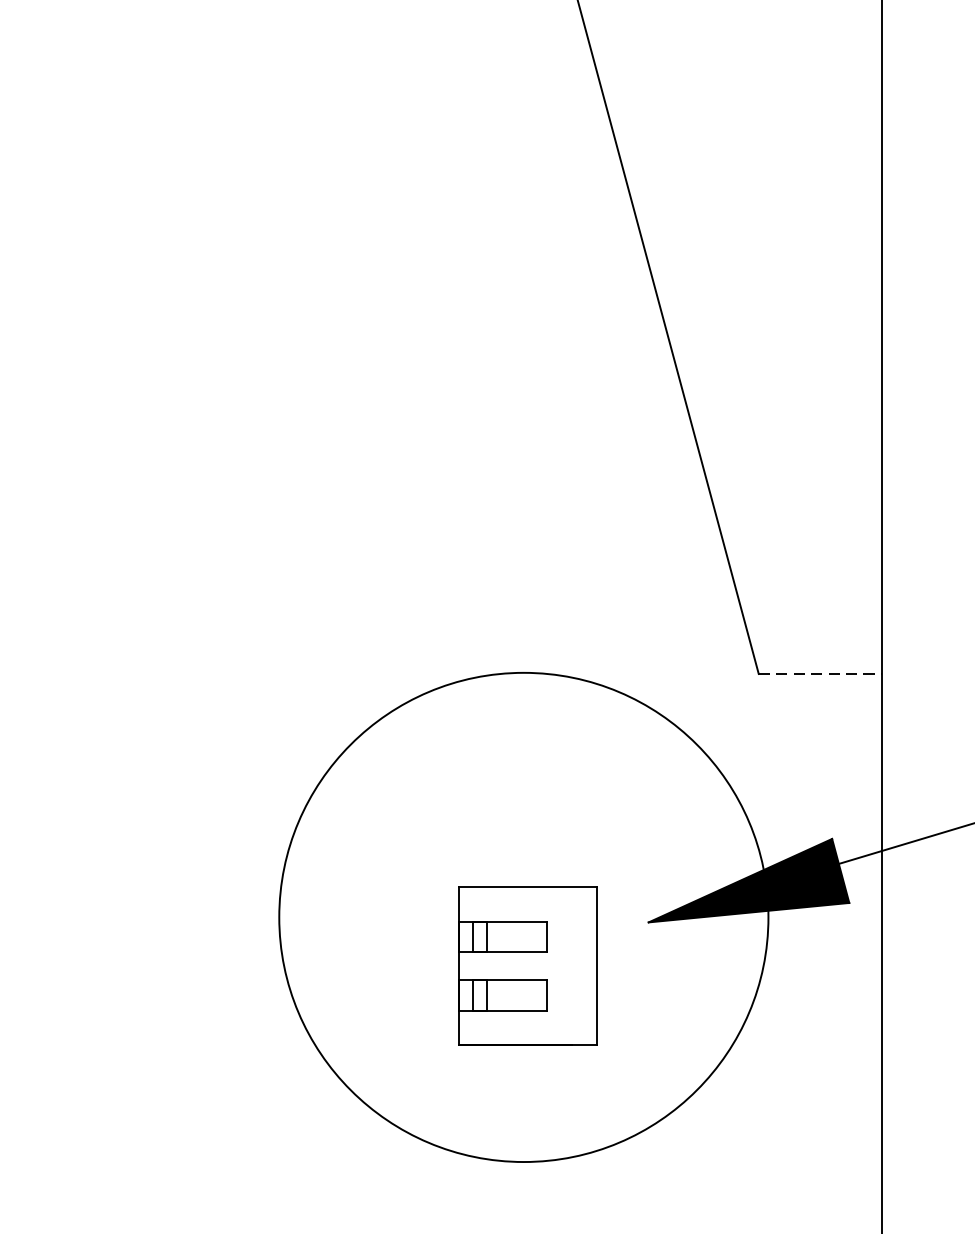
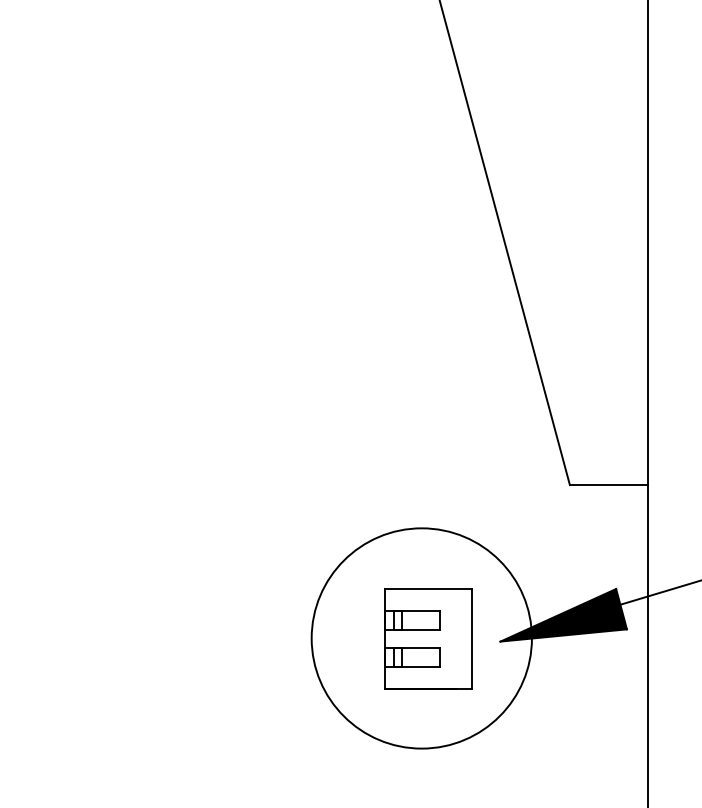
line: (820, 674) -> (608, 485), dashed -> solid
circle: (523, 917) -> (421, 638), size x0.71
part: (528, 965) -> (428, 638), moved

